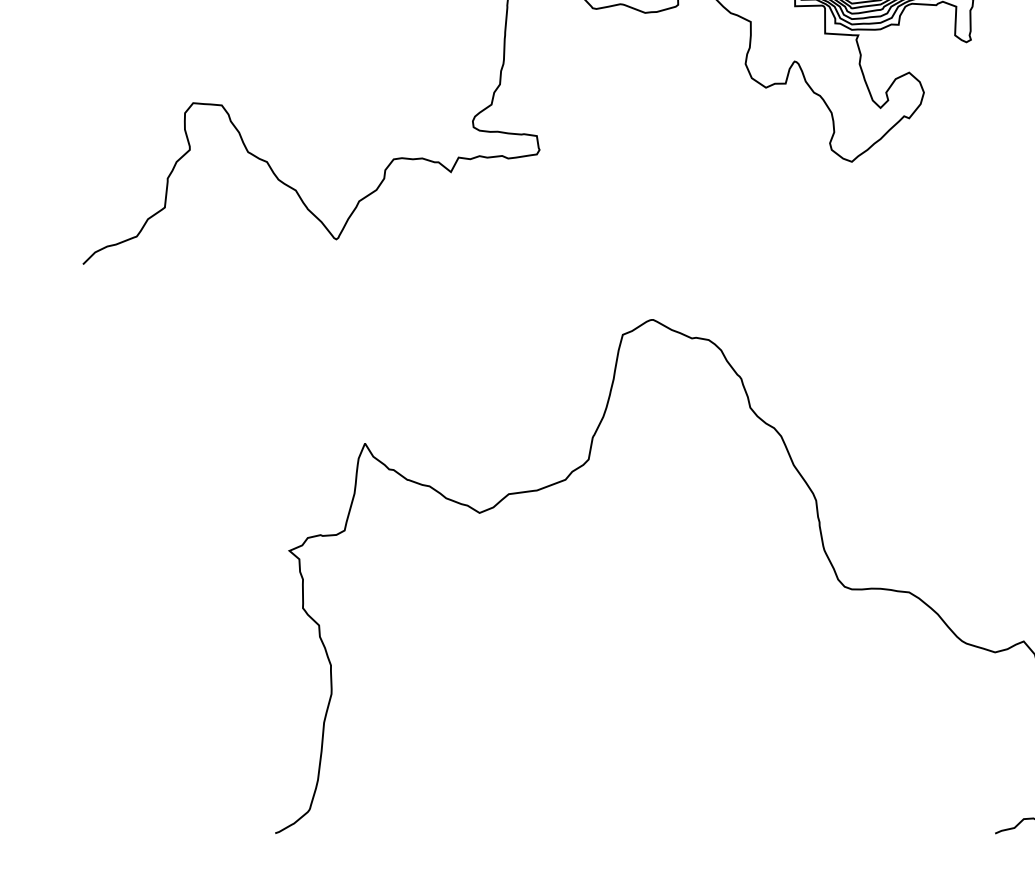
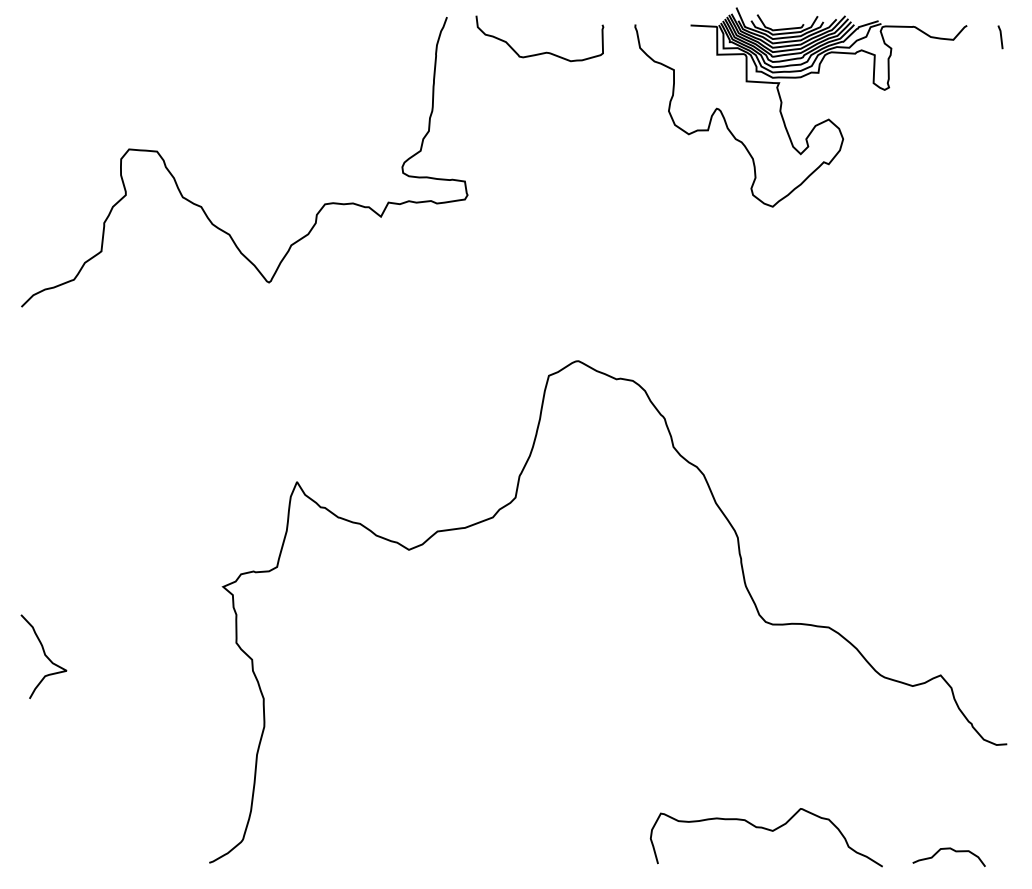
curve: (106, 621) -> (44, 655), added
curve: (846, 800) -> (767, 830), added

